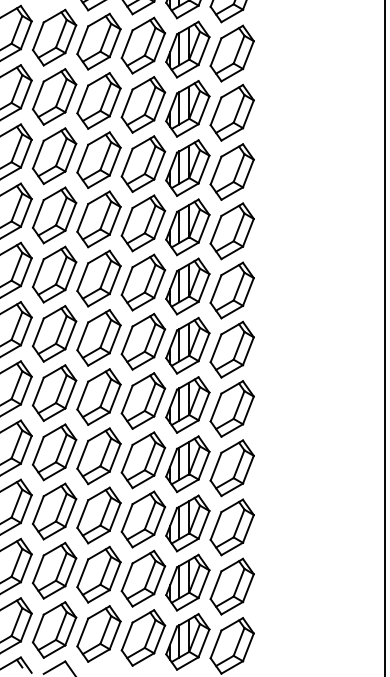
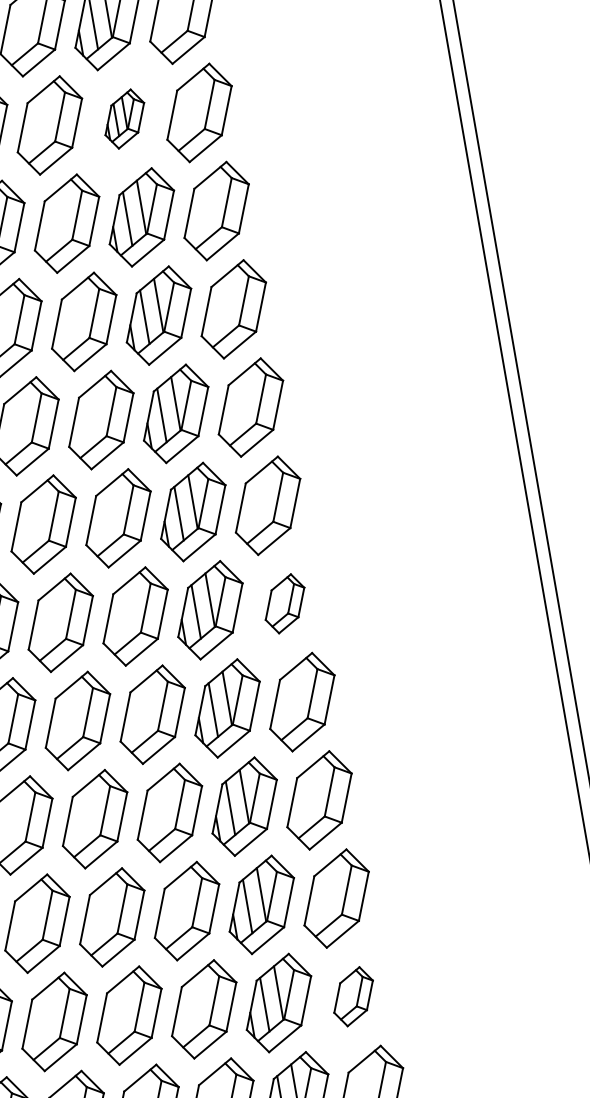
part: (187, 49) -> (124, 119), size x0.6
part: (231, 349) -> (283, 603), size x0.6
part: (231, 586) -> (352, 996), size x0.6

